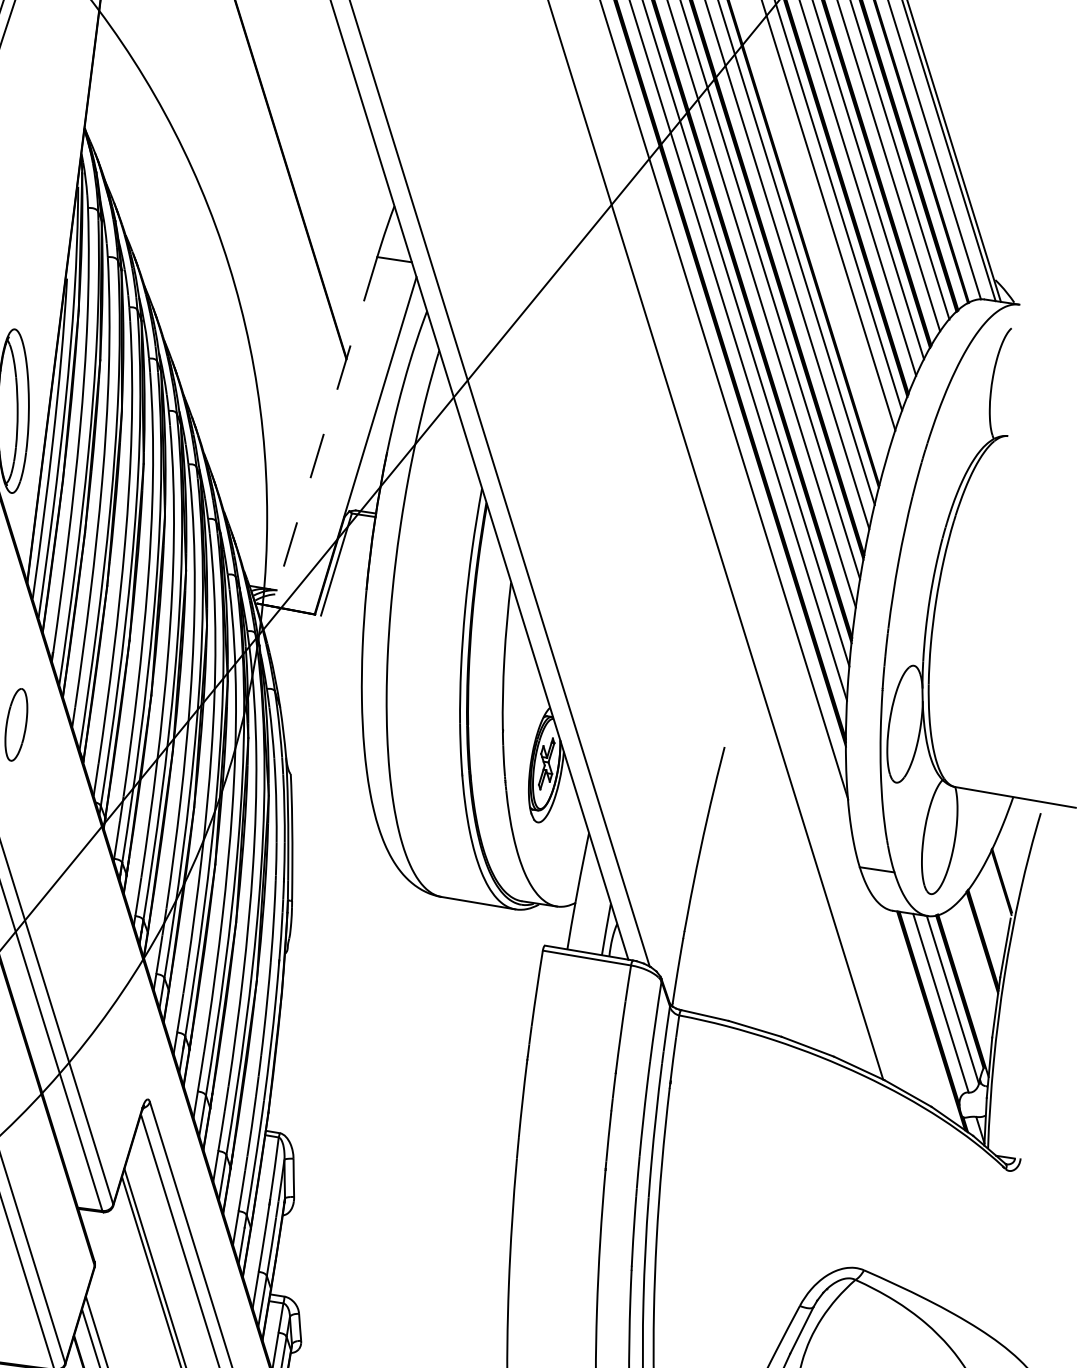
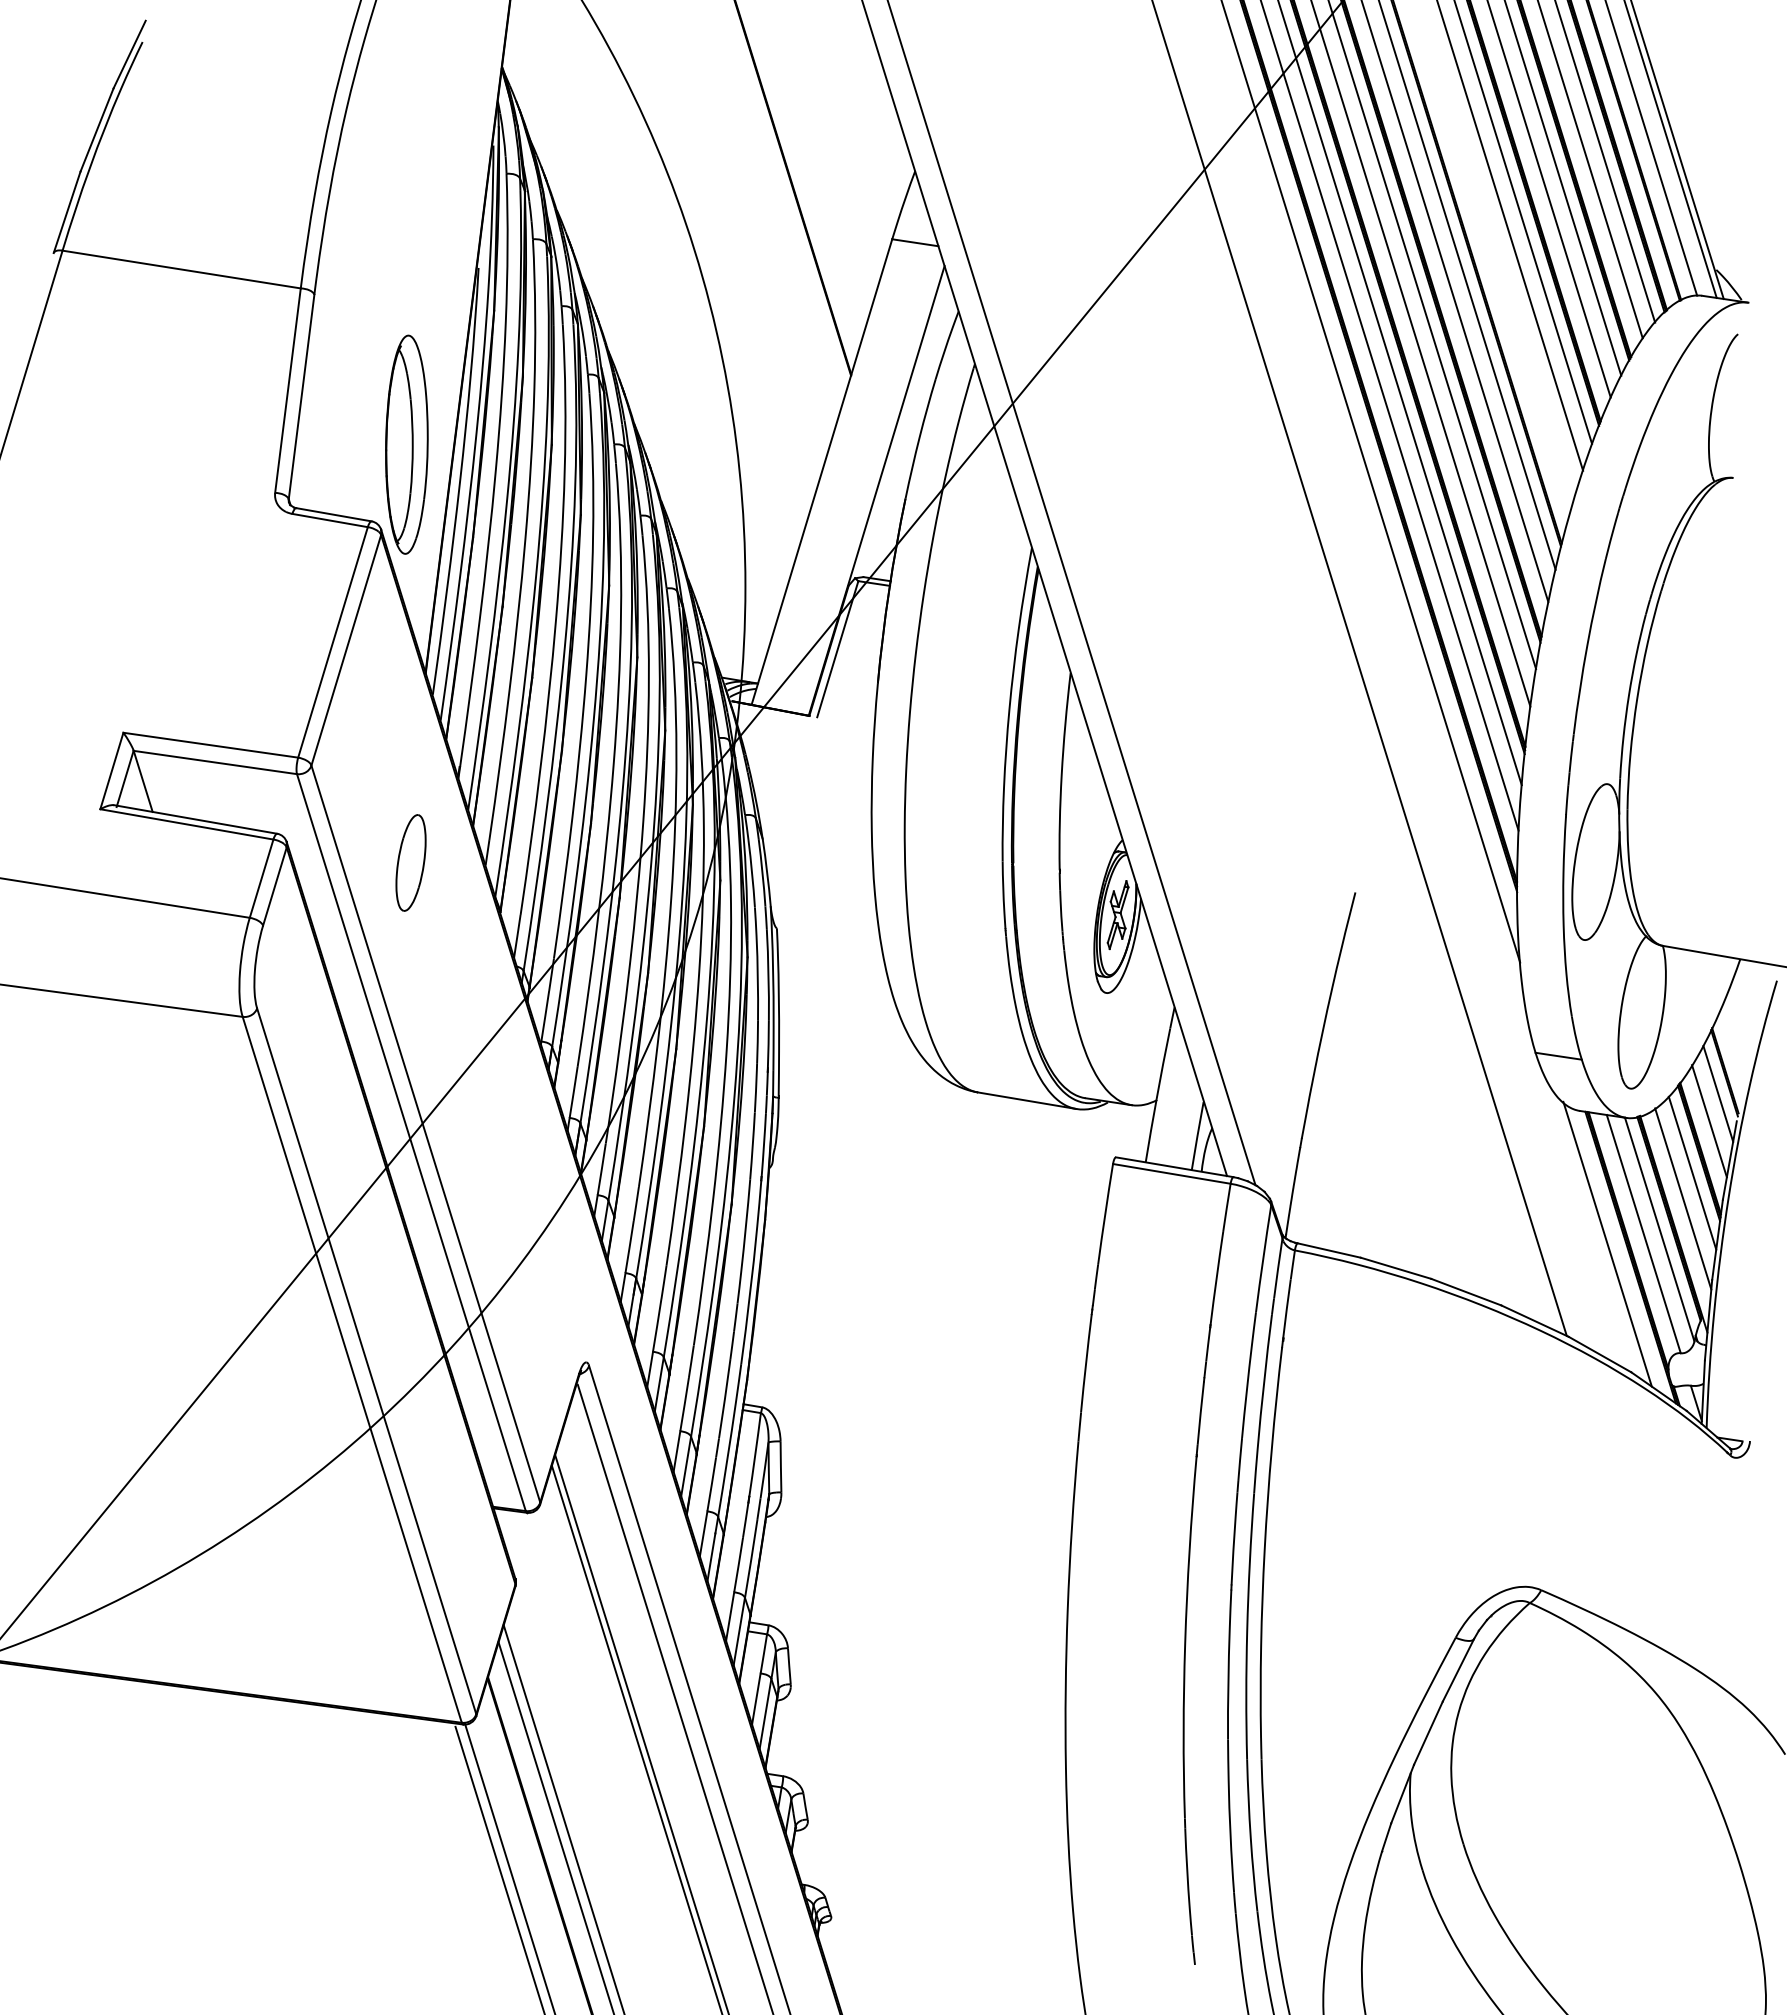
line: (324, 432) -> (821, 472), dashed -> solid
line: (996, 897) -> (1718, 1093), added
line: (990, 918) -> (1709, 1121), added
line: (977, 957) -> (1692, 1172), added
line: (970, 976) -> (1683, 1198), added
line: (913, 1010) -> (1607, 1243), added

